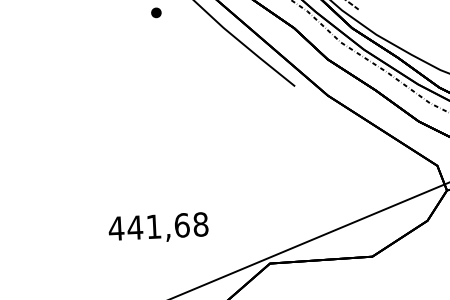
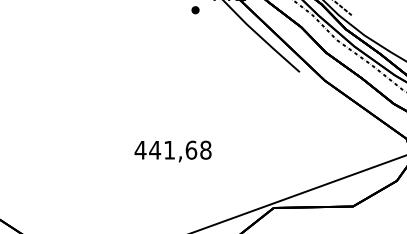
text: (157, 228) -> (172, 151), moved

